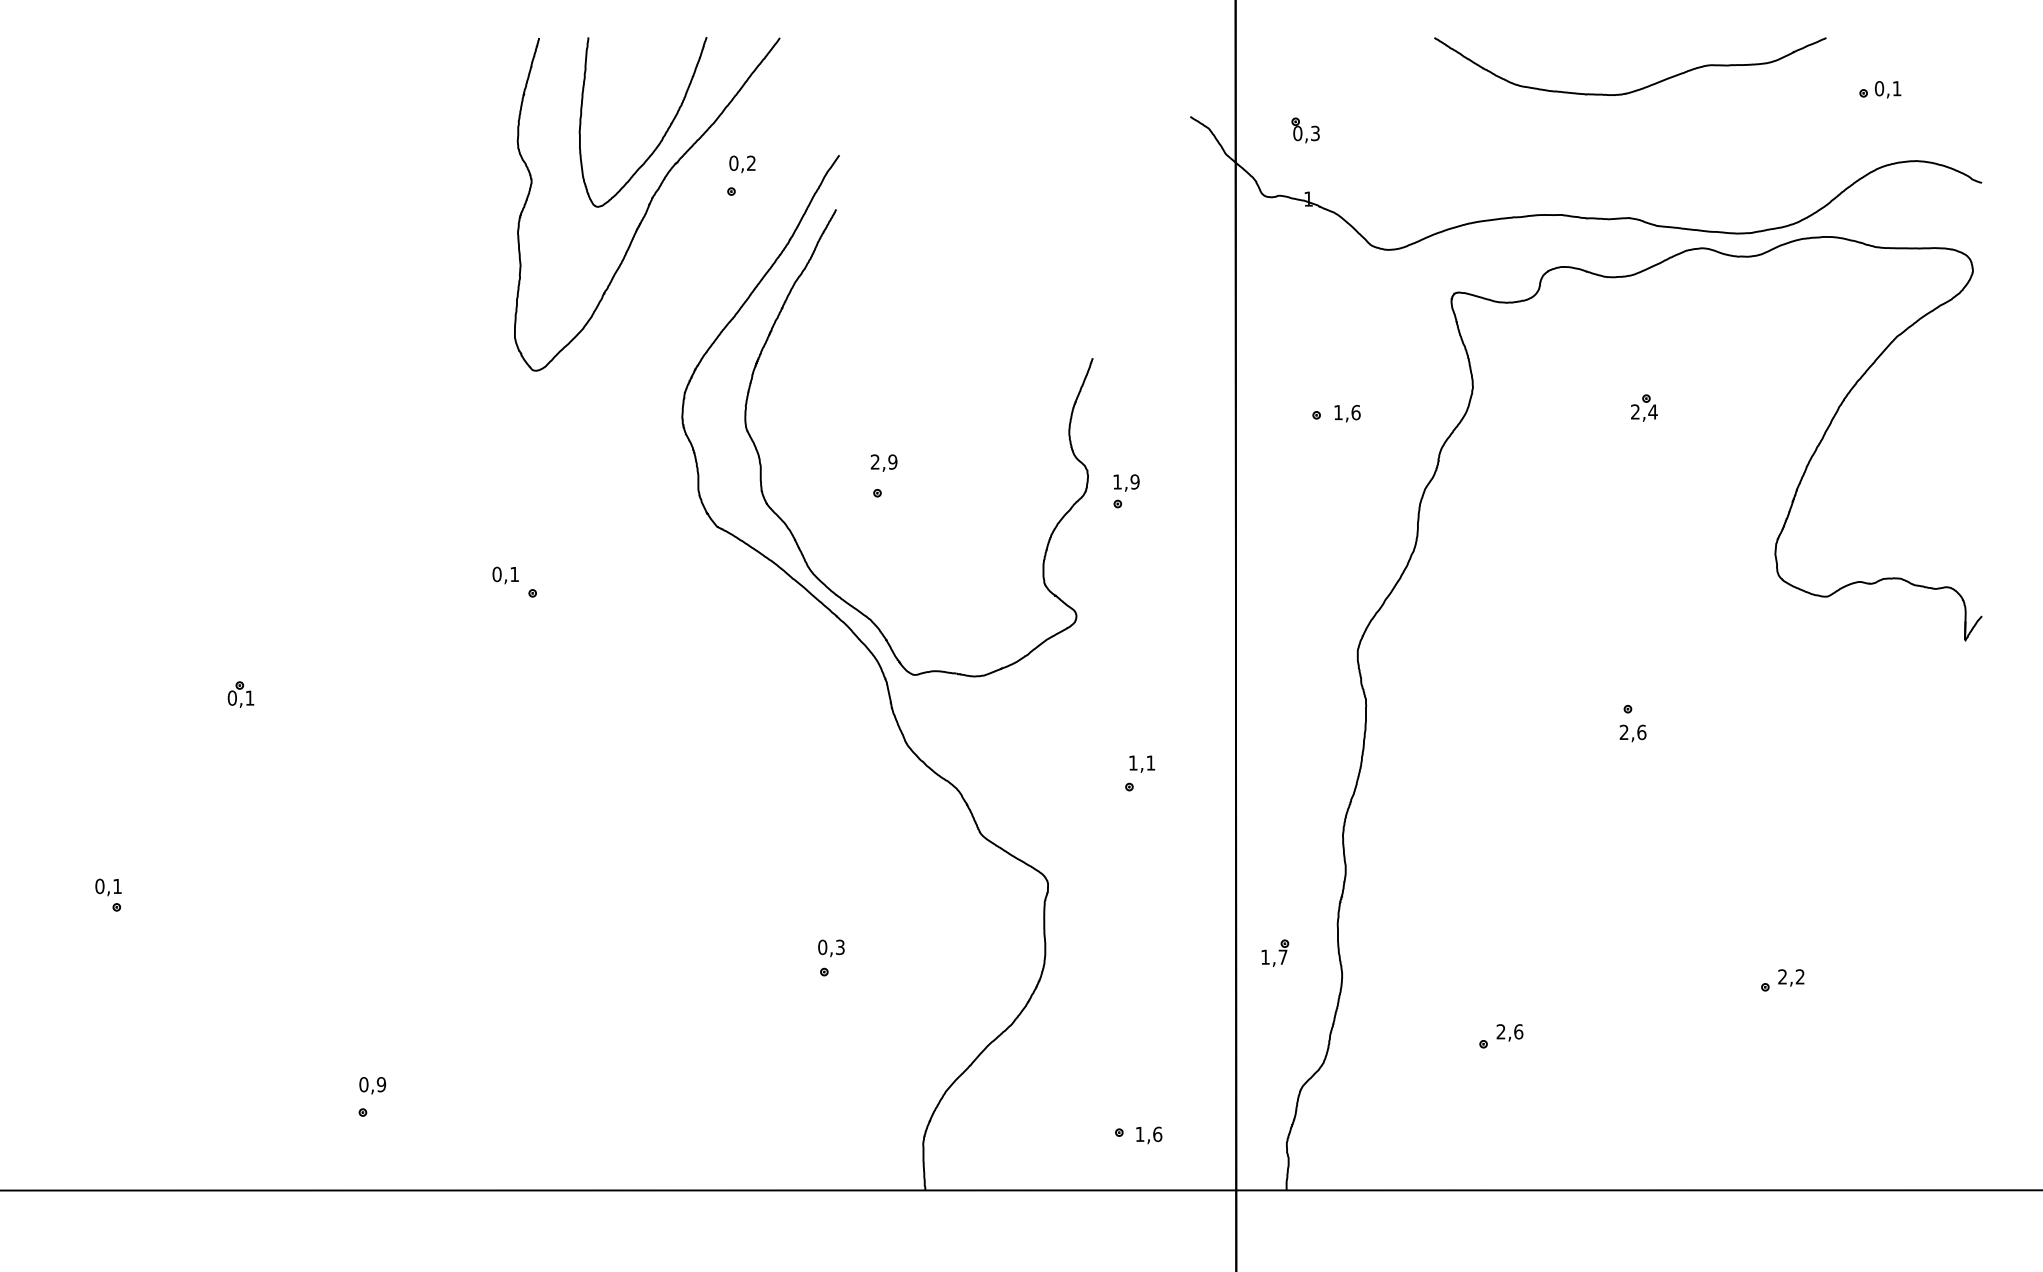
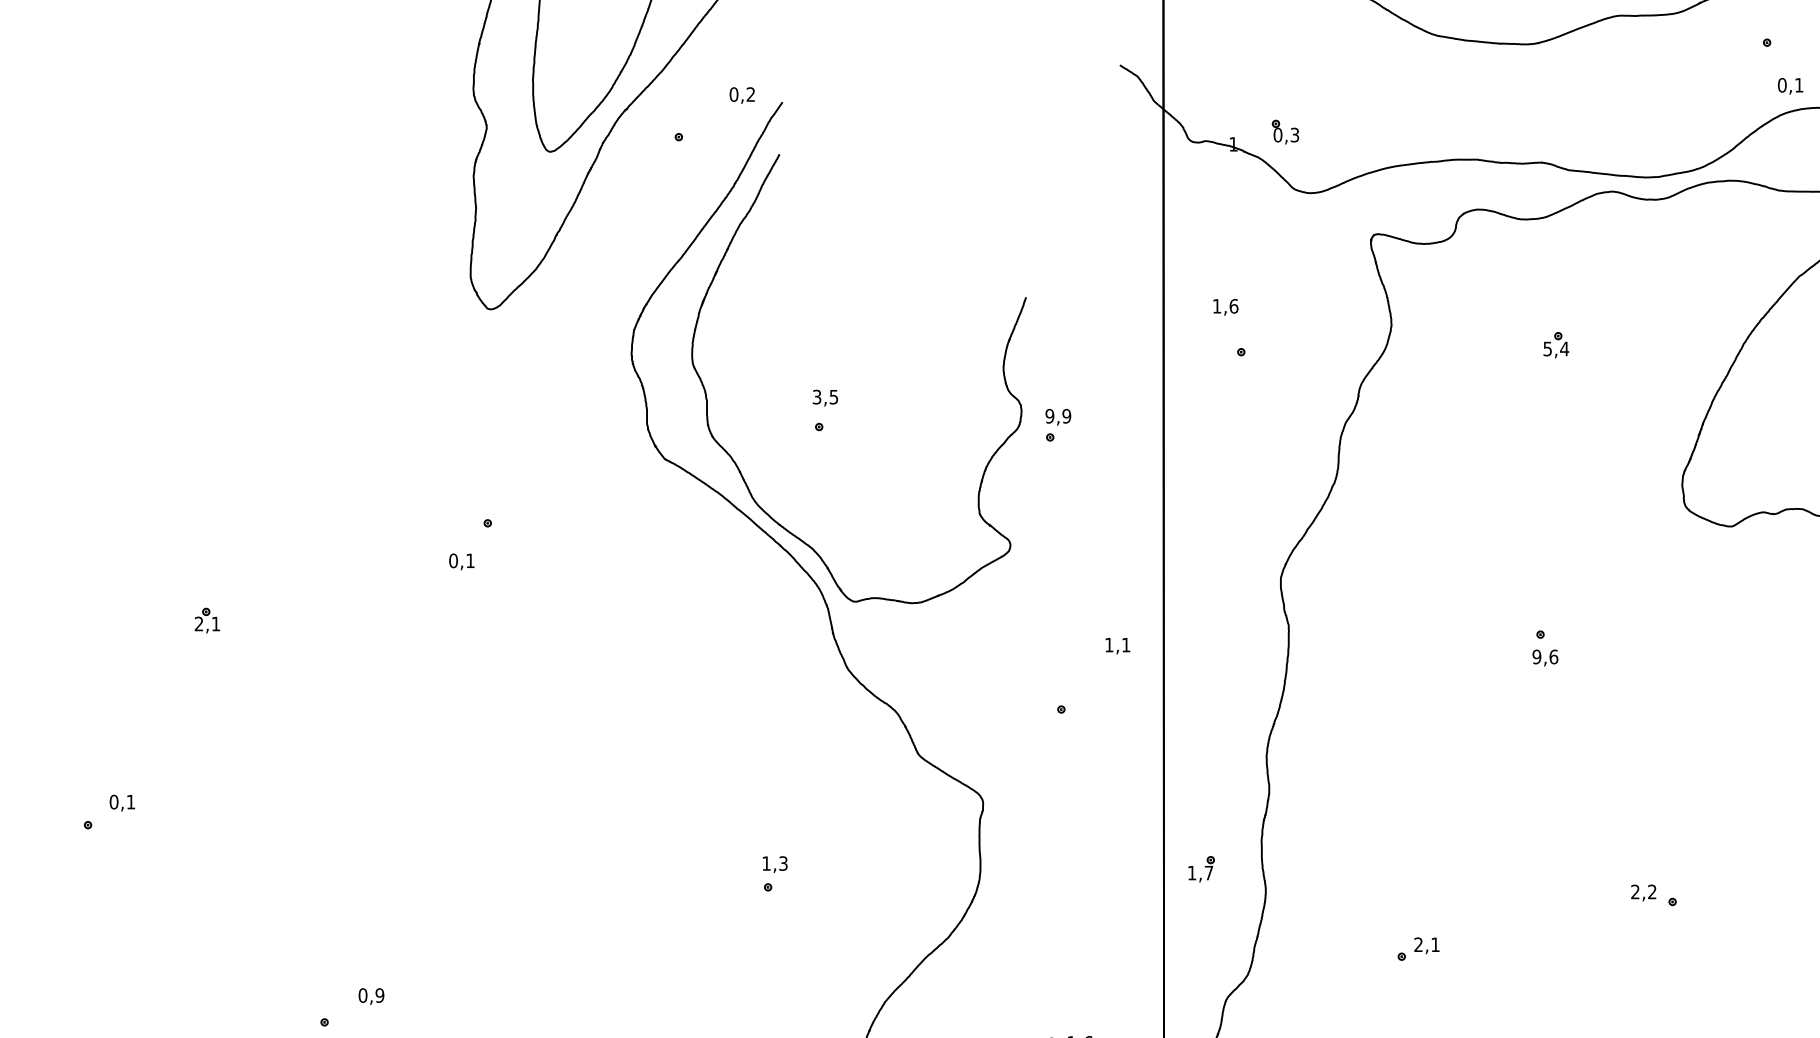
text: (1888, 89) -> (1790, 86), moved
part: (1305, 130) -> (1285, 132), moved
text: (742, 164) -> (742, 95), moved
text: (1635, 411) -> (1547, 348), 2,4 -> 5,4
text: (1347, 413) -> (1225, 307), moved
text: (884, 461) -> (825, 396), 2,9 -> 3,5
text: (1117, 481) -> (1049, 415), 1,9 -> 9,9
text: (505, 575) -> (461, 561), moved
text: (231, 697) -> (198, 623), 0,1 -> 2,1
text: (1623, 732) -> (1536, 657), 2,6 -> 9,6
text: (1142, 763) -> (1118, 645), moved
text: (108, 887) -> (122, 803), moved
text: (822, 947) -> (766, 863), 0,3 -> 1,3
text: (1791, 977) -> (1643, 892), moved
text: (1518, 1031) -> (1435, 944), 2,6 -> 2,1
text: (372, 1085) -> (371, 996), moved

